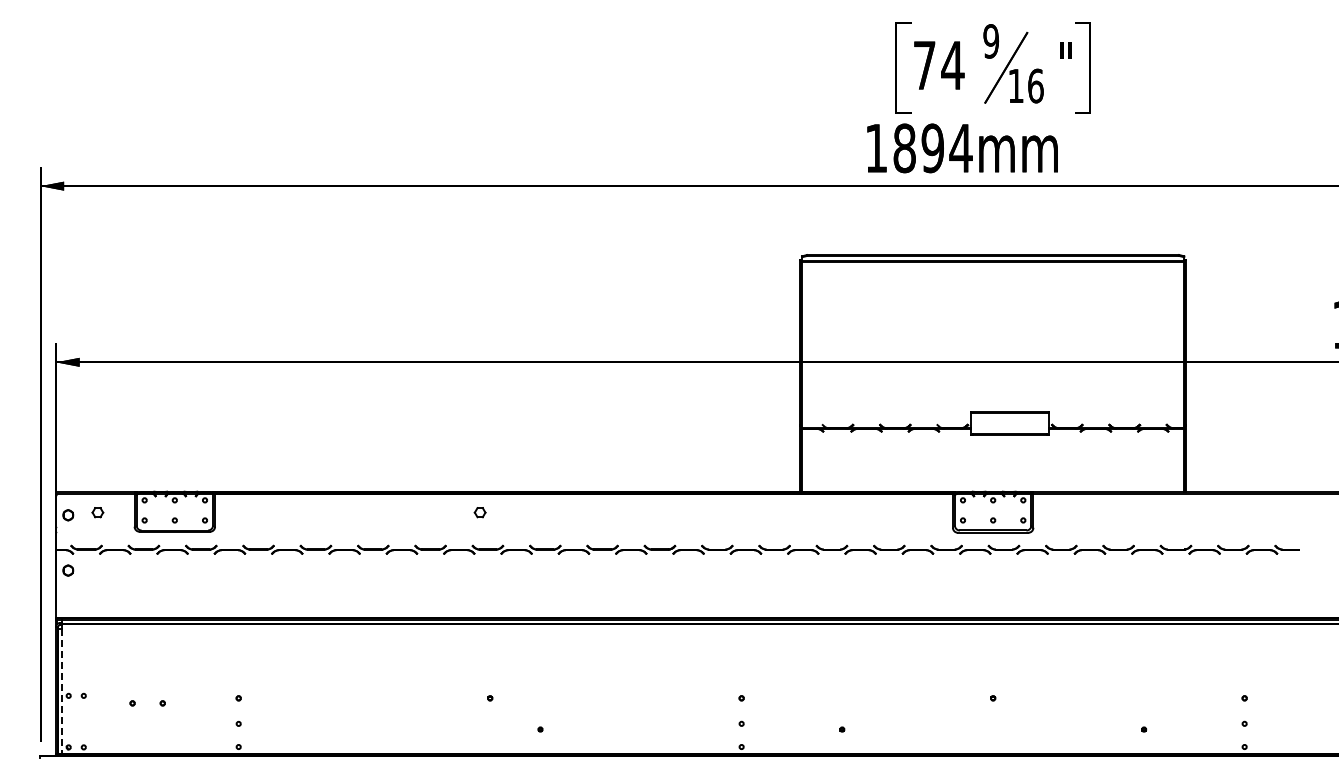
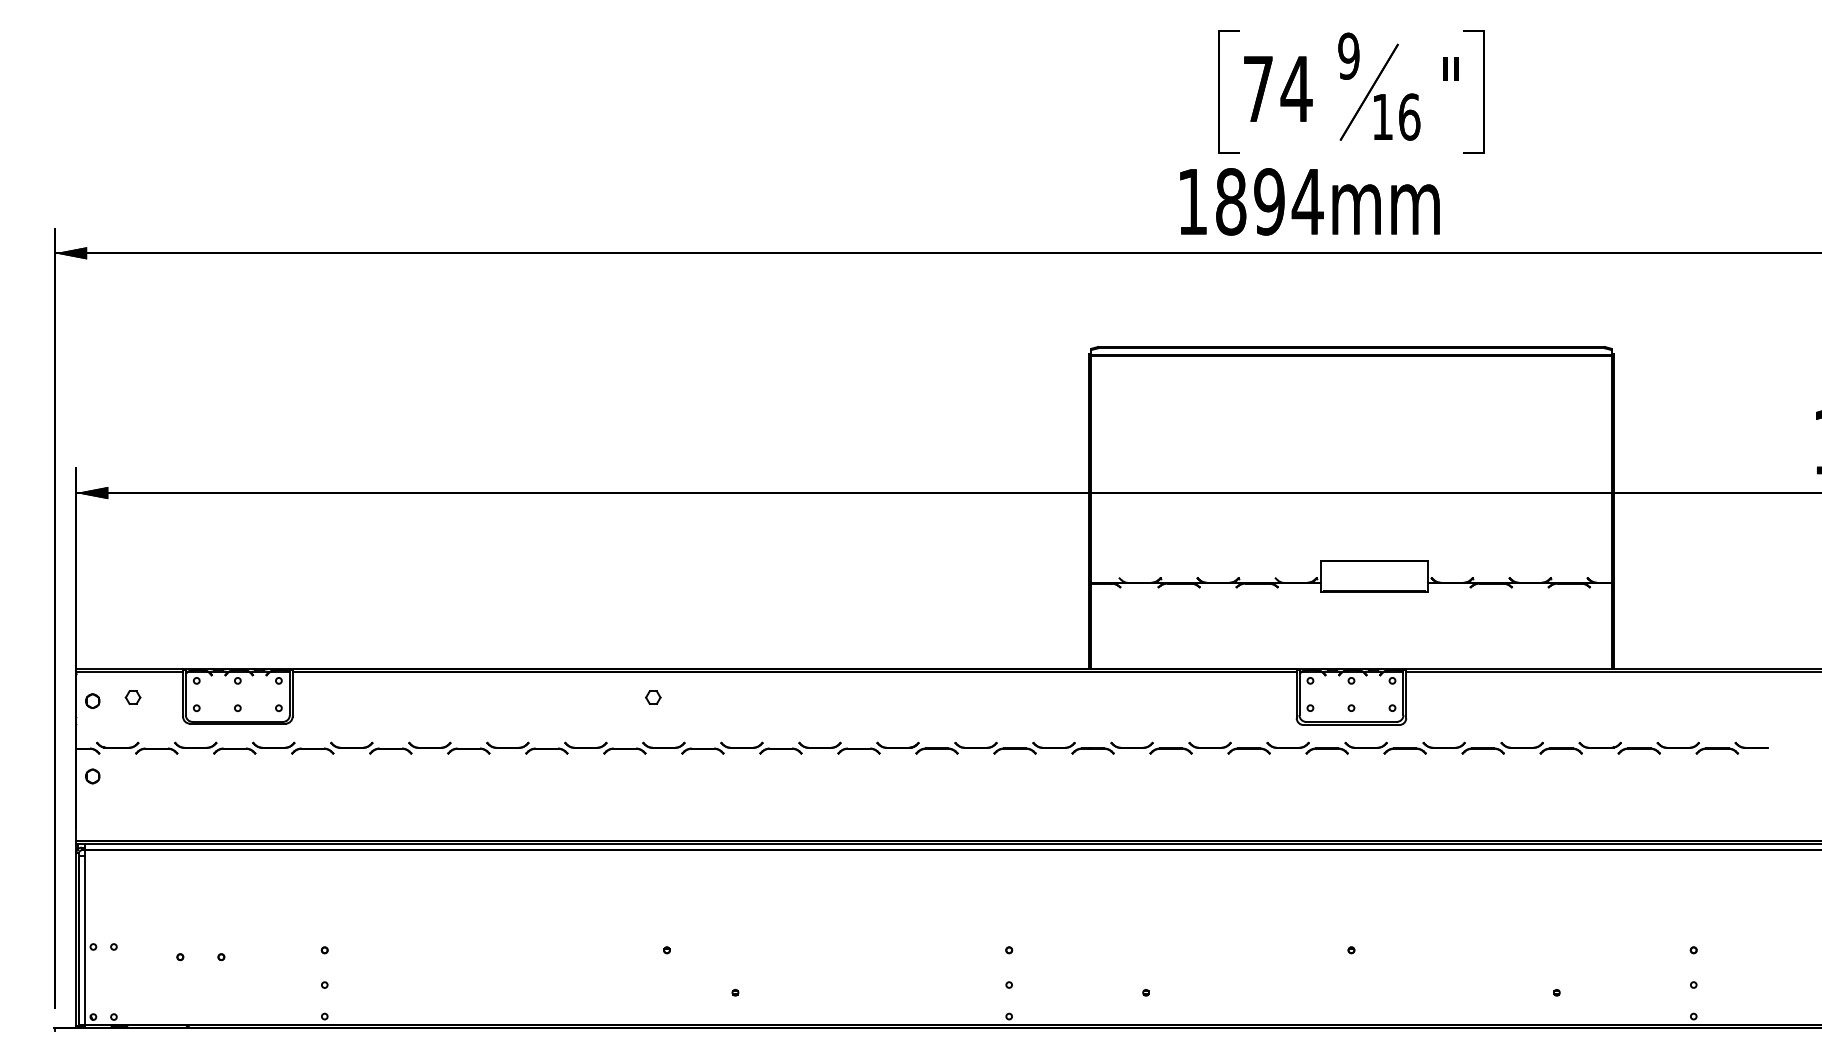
line: (62, 691) -> (84, 940), dashed -> solid

